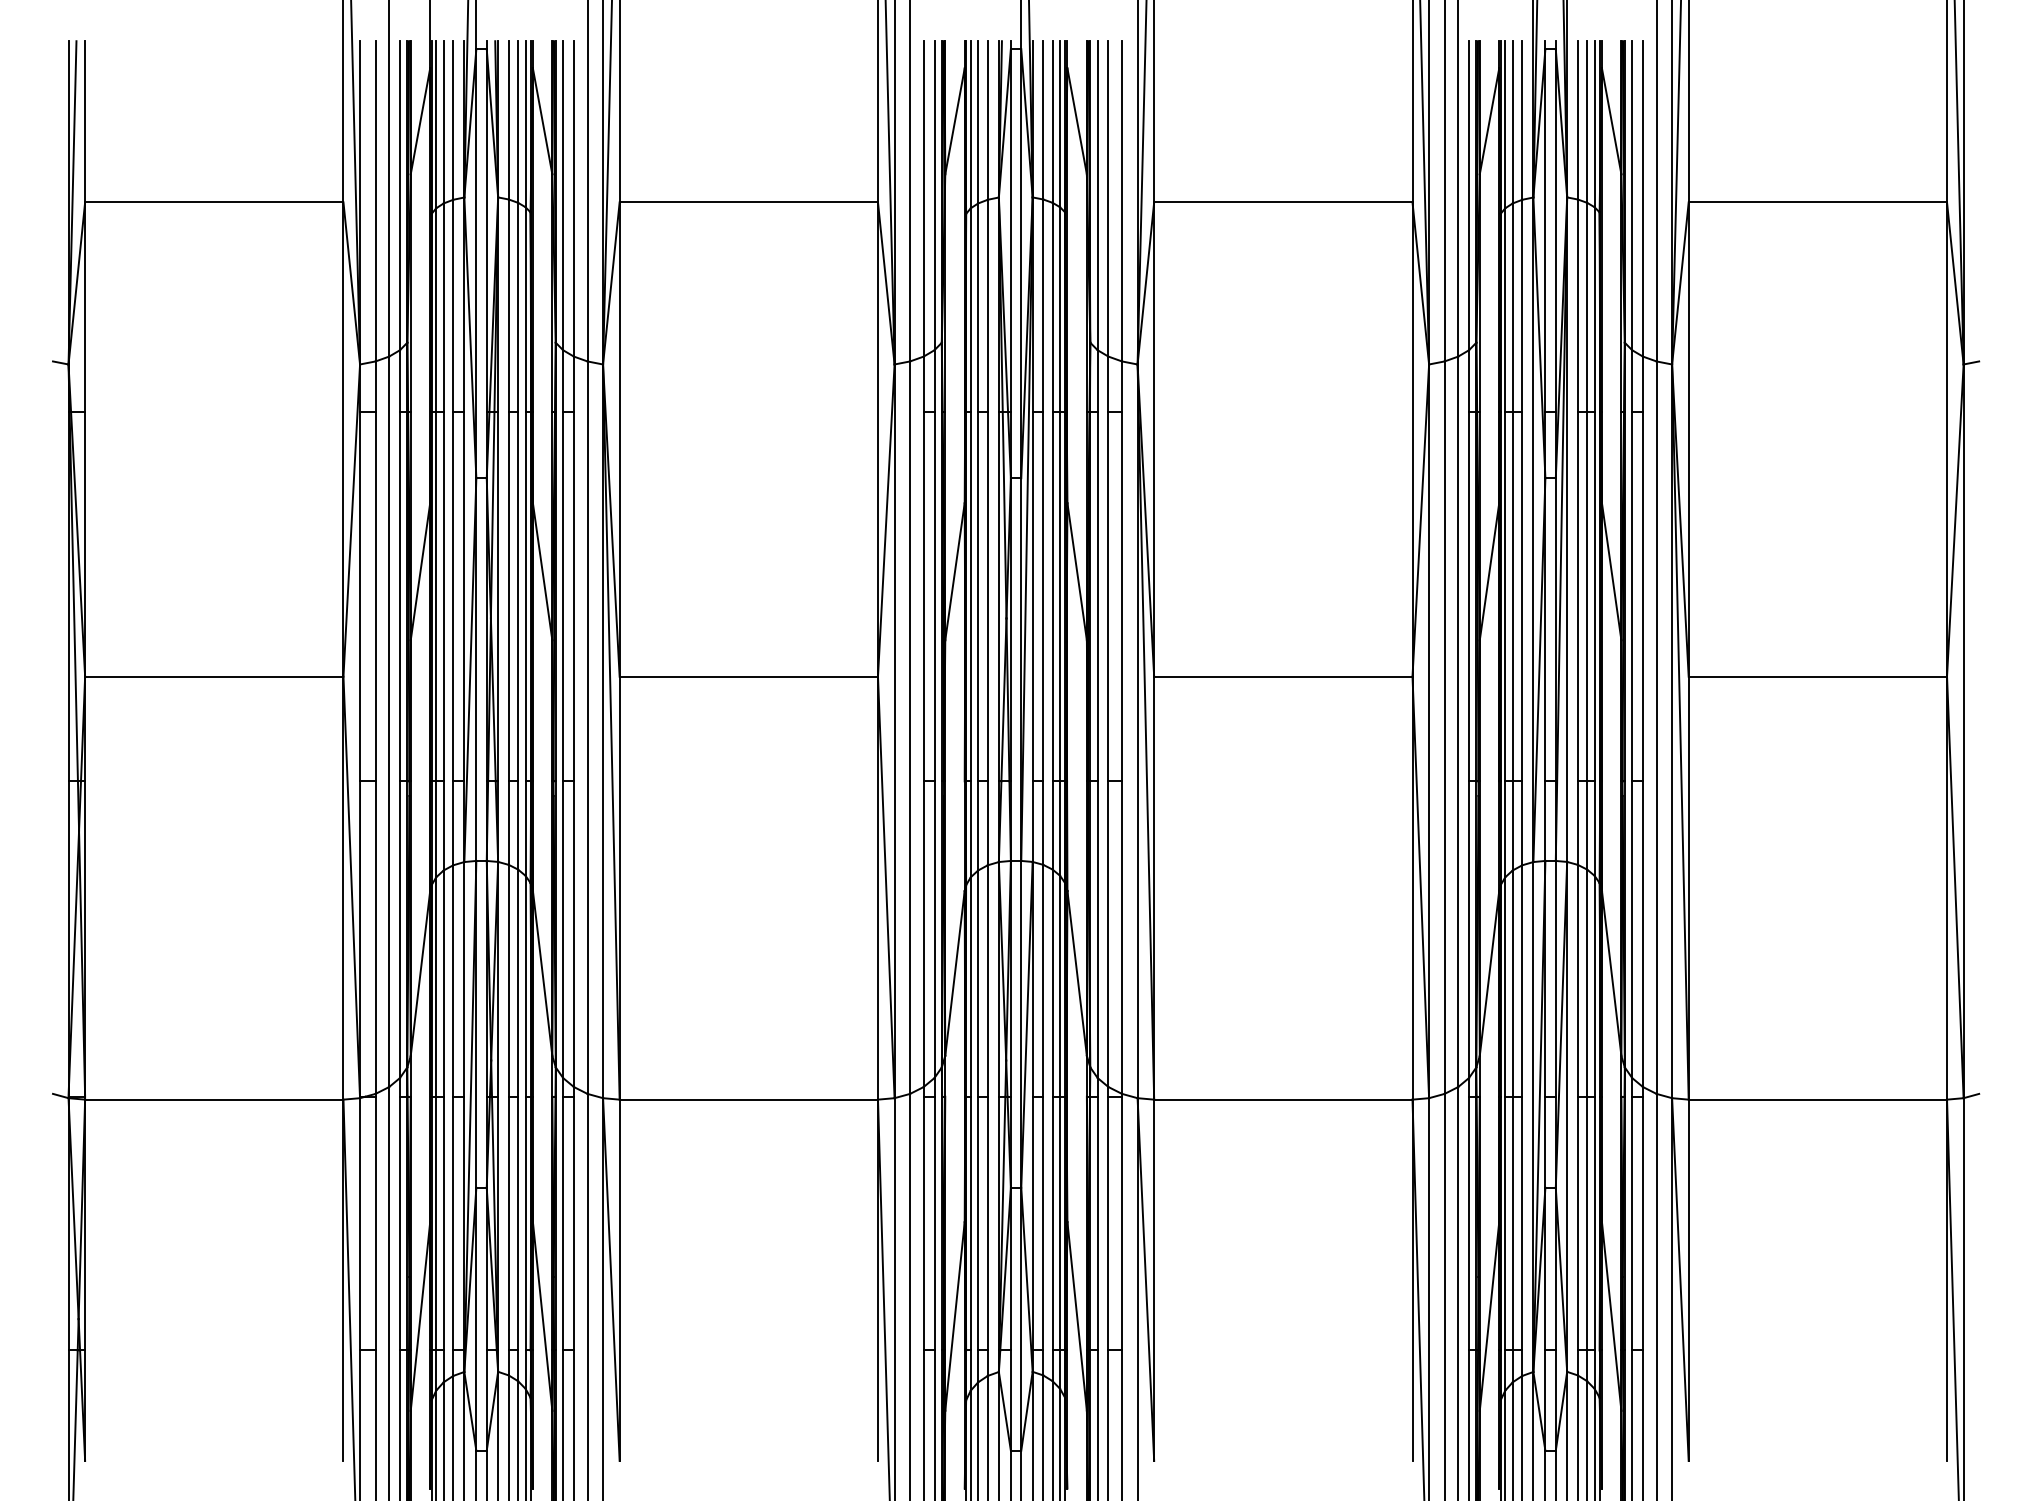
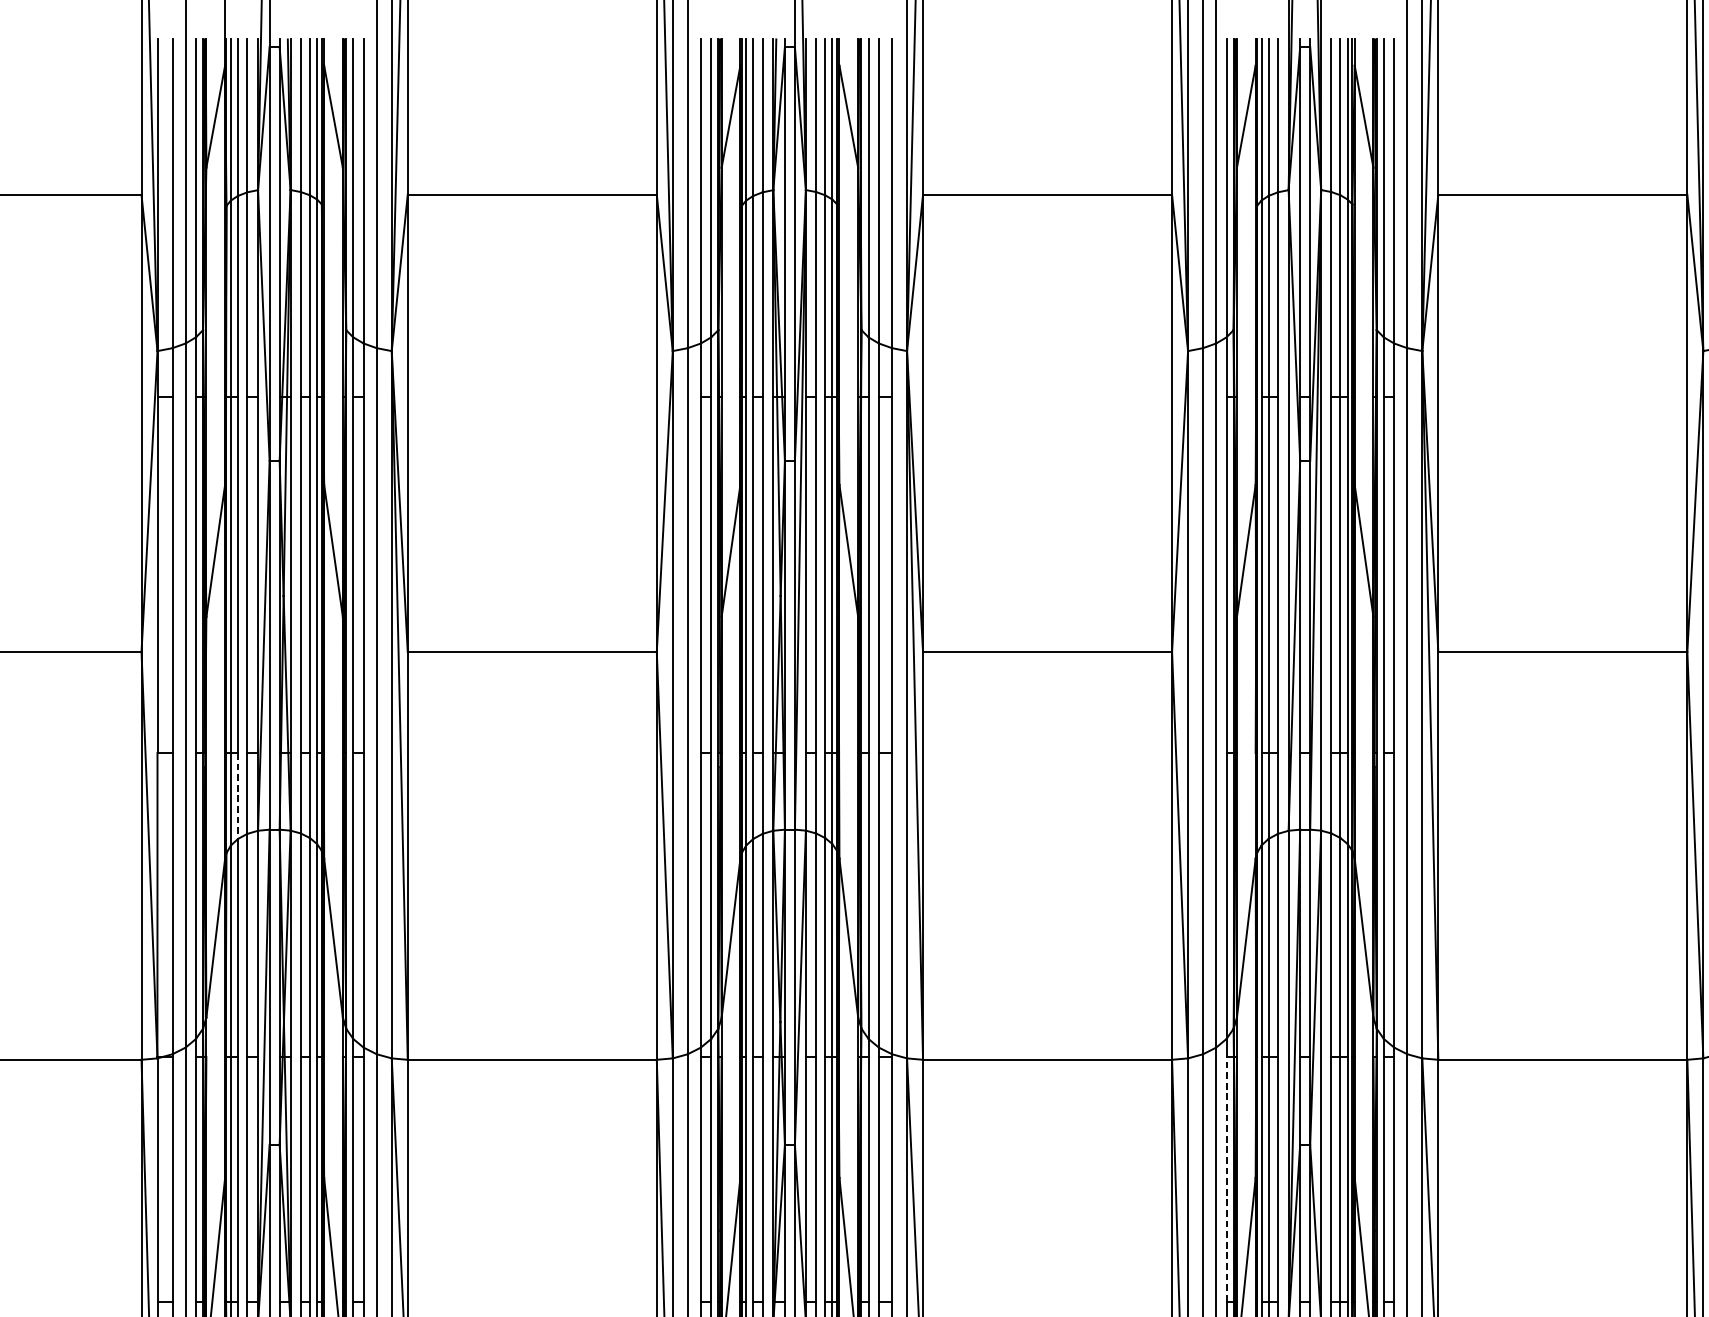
line: (443, 825) -> (237, 795), solid -> dashed
line: (1469, 1223) -> (1227, 1179), solid -> dashed

